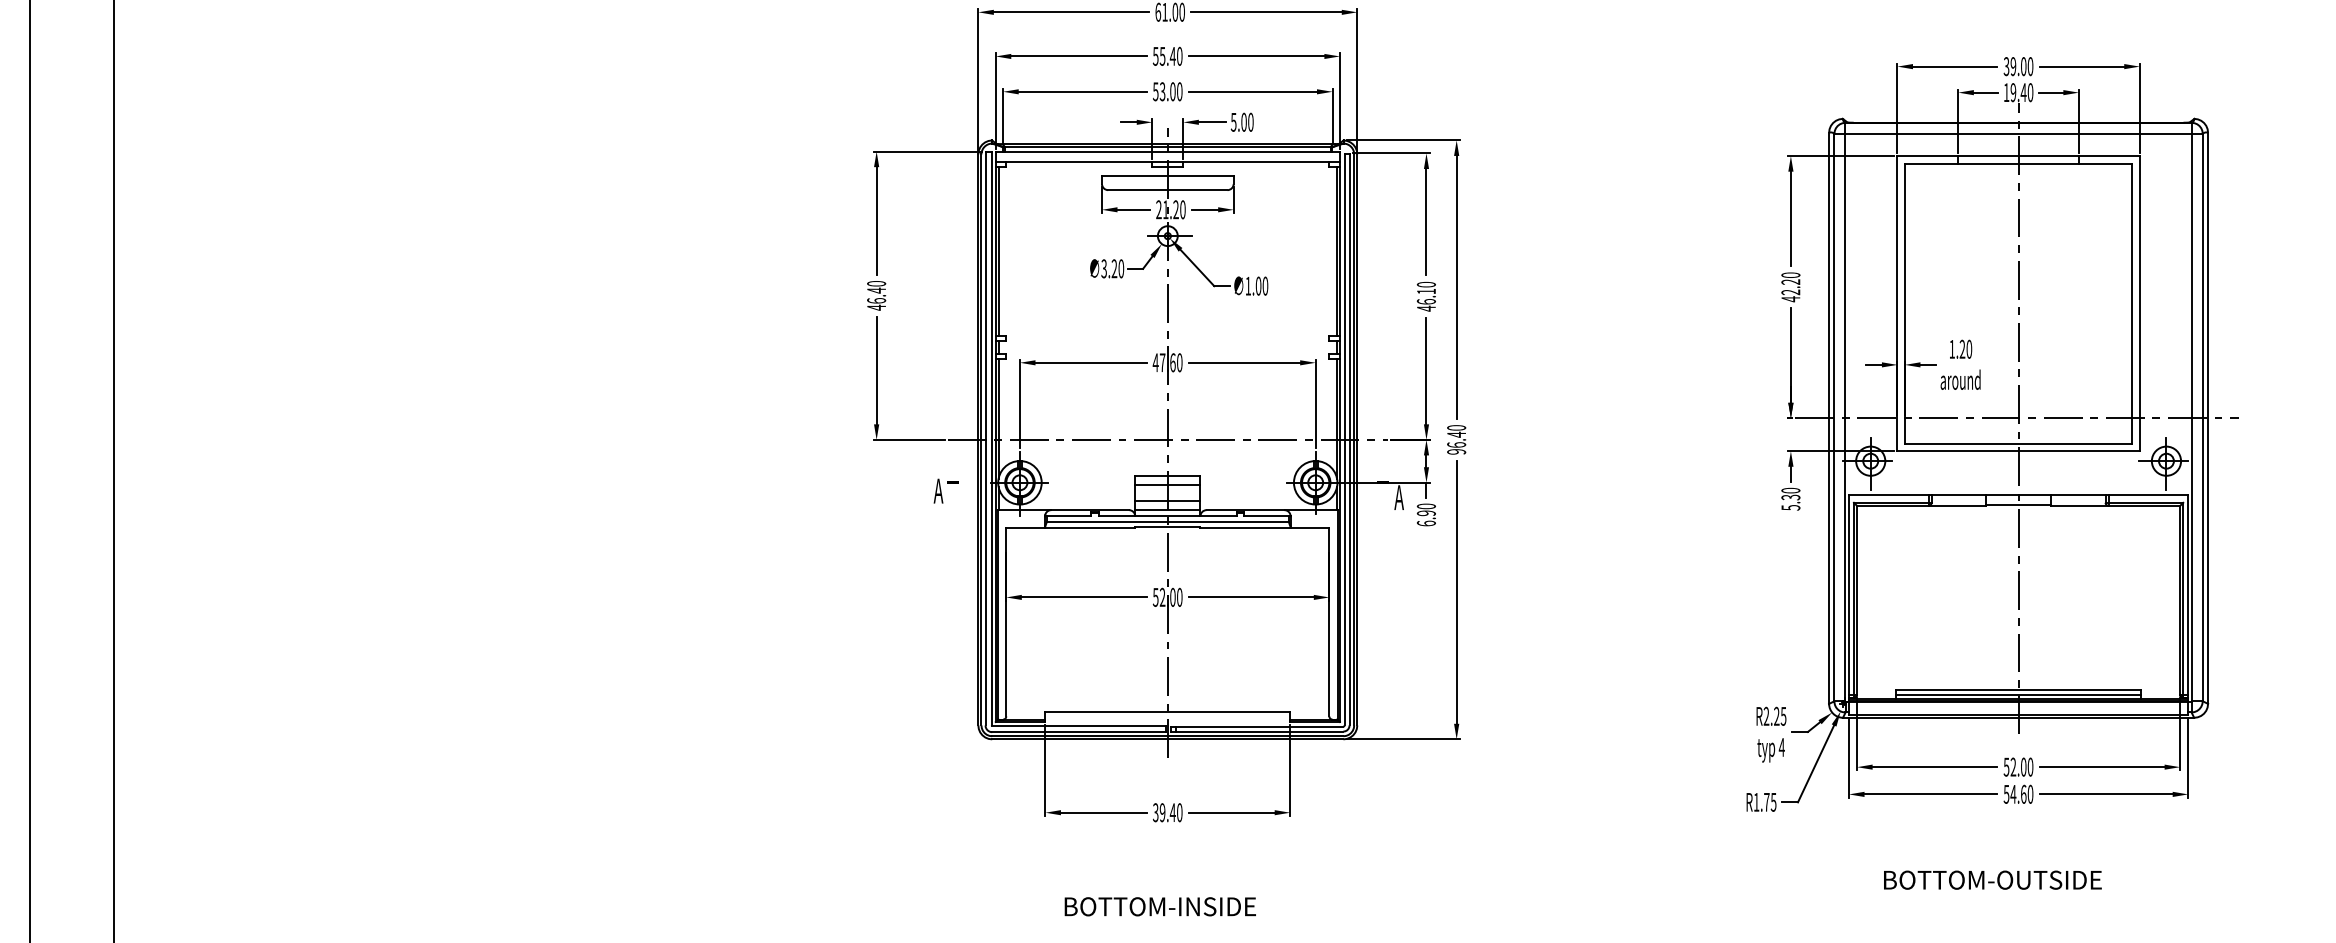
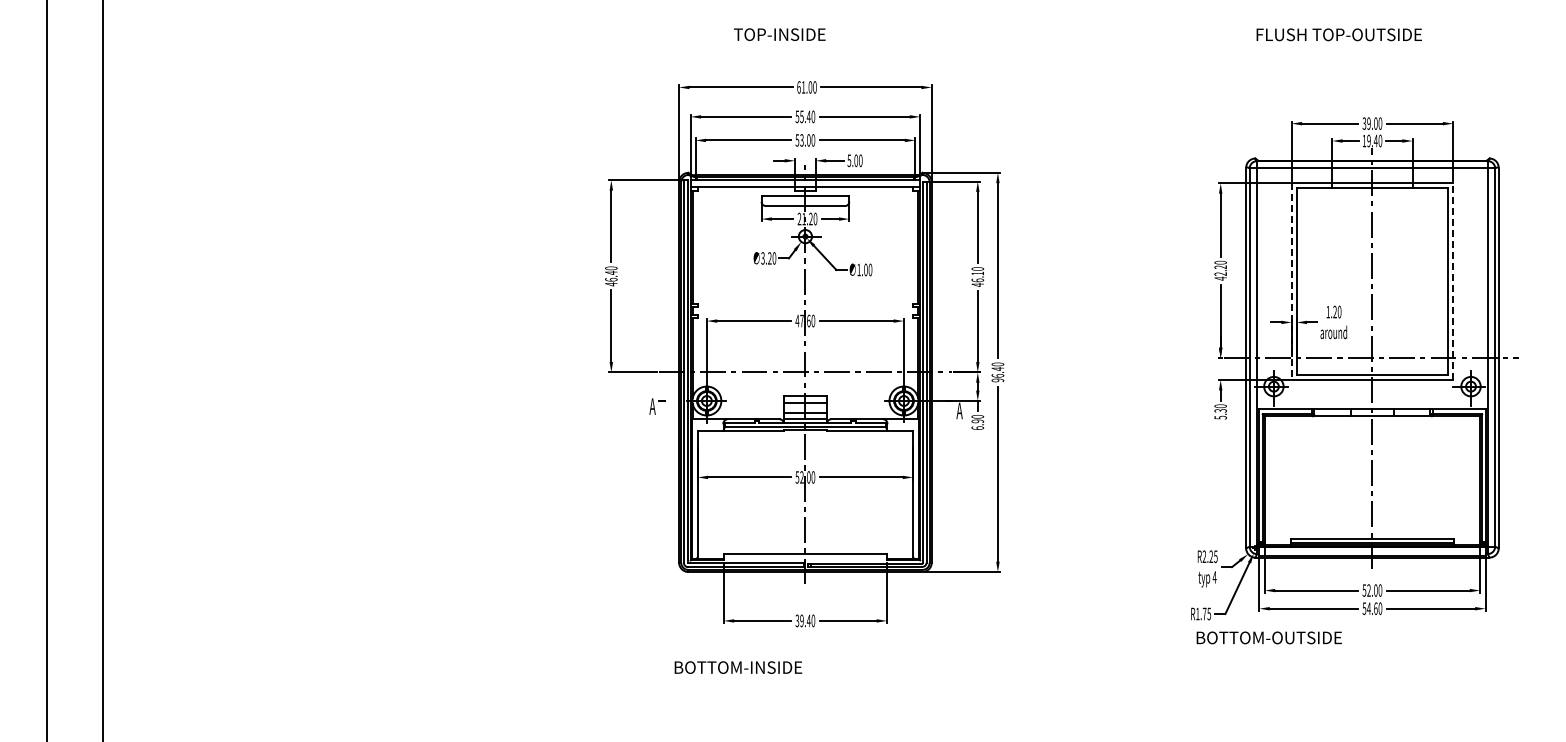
line: (2140, 303) -> (1453, 281), solid -> dashed
line: (1897, 304) -> (1291, 282), solid -> dashed
text: (1991, 879) -> (1268, 637), moved
text: (1160, 906) -> (738, 667), moved

